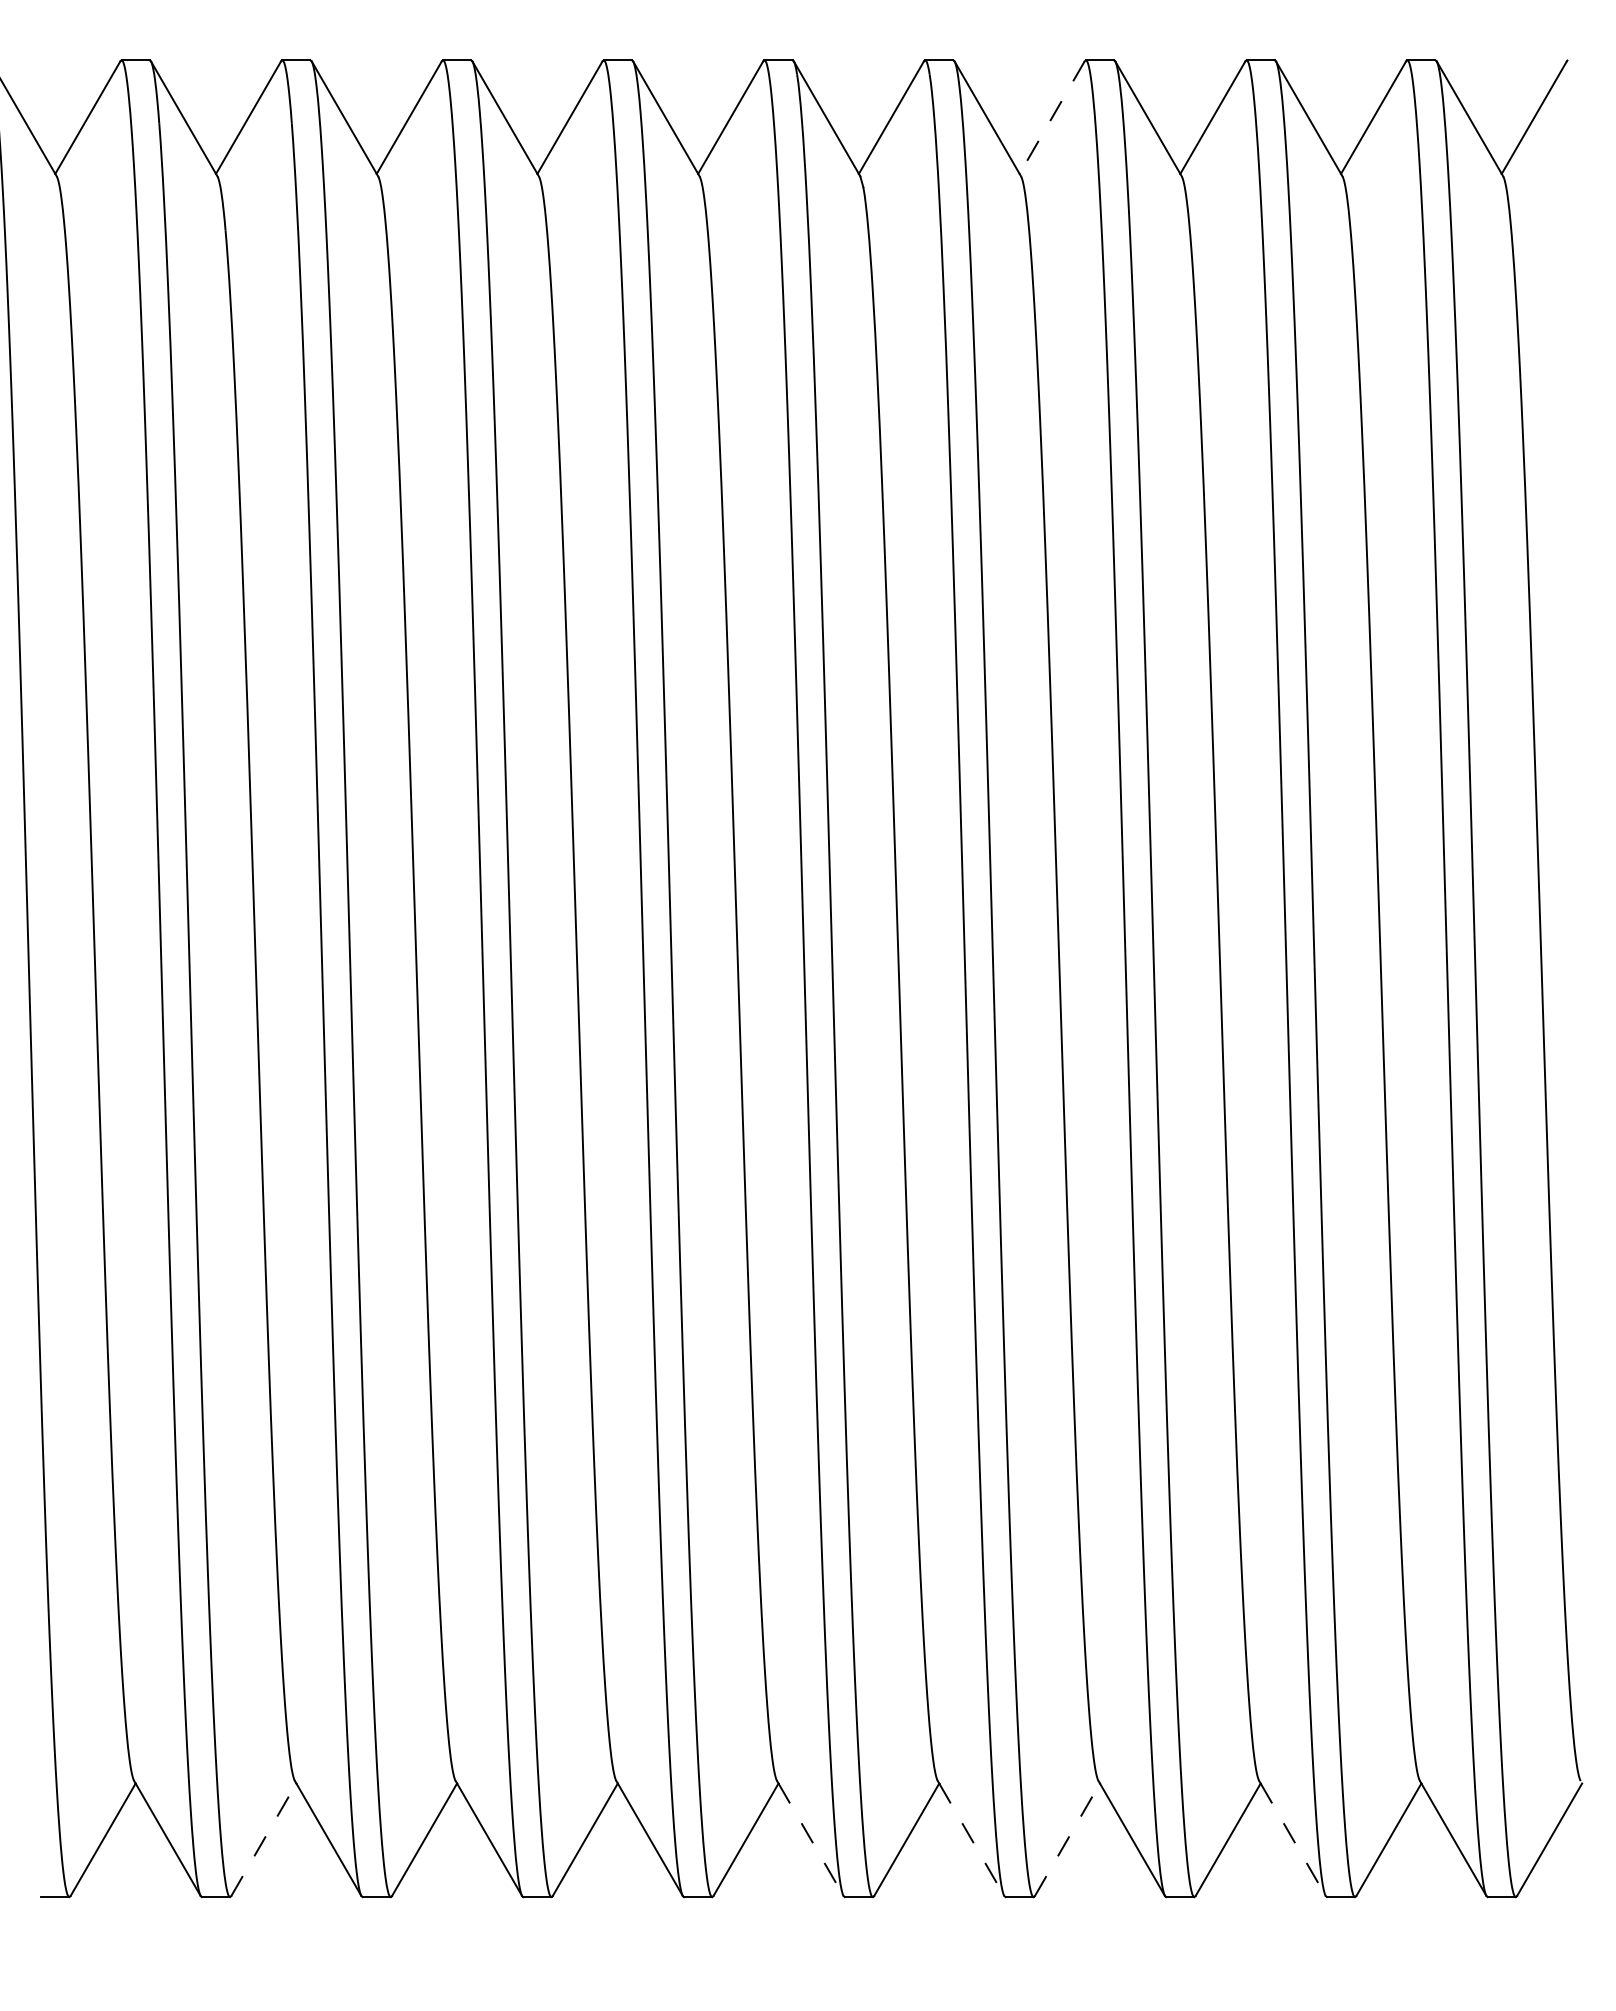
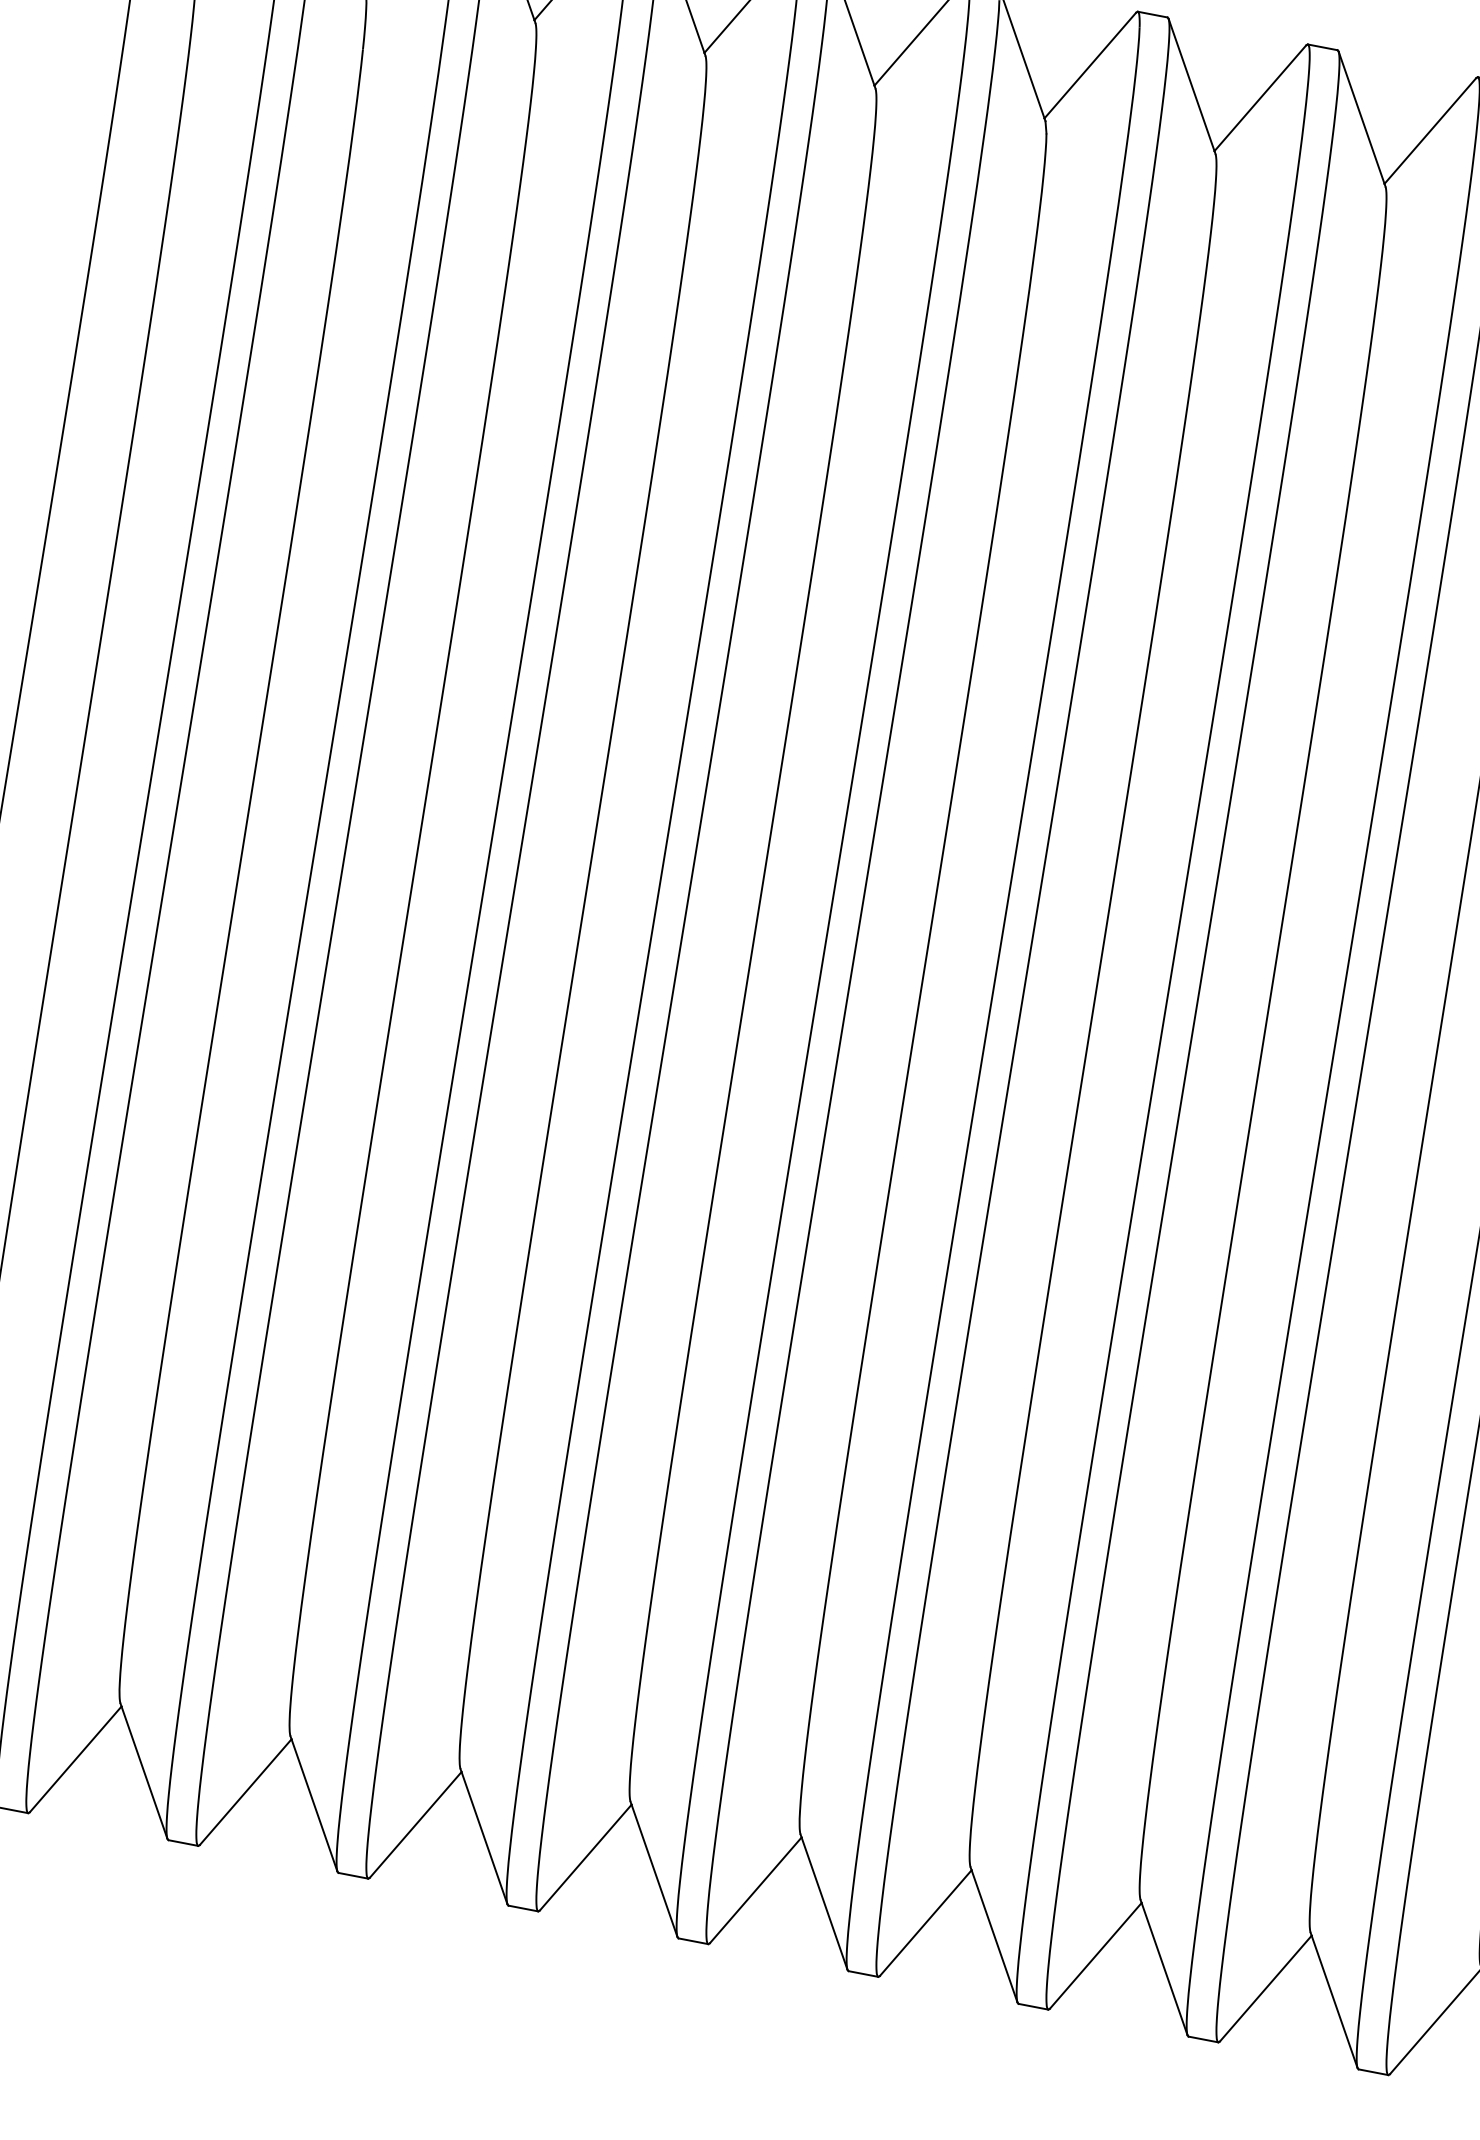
line: (1052, 117) -> (1260, 98), dashed -> solid
line: (263, 1839) -> (75, 1759), dashed -> solid
line: (811, 1839) -> (655, 1870), dashed -> solid
line: (971, 1839) -> (824, 1903), dashed -> solid
line: (1067, 1839) -> (925, 1922), dashed -> solid
line: (1293, 1839) -> (1164, 1968), dashed -> solid

